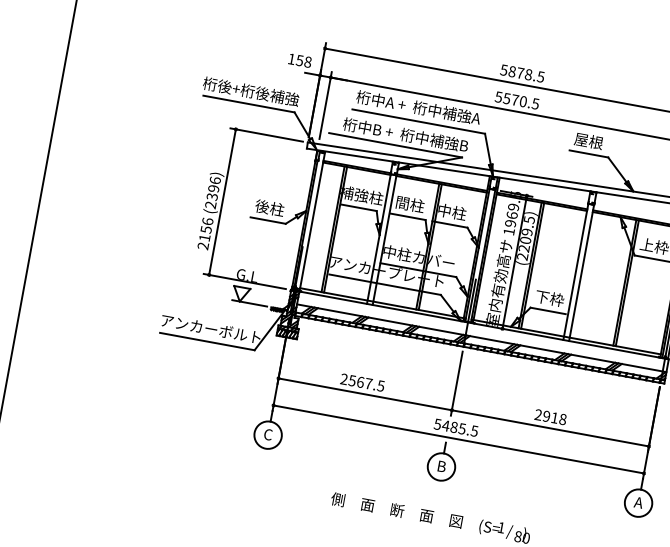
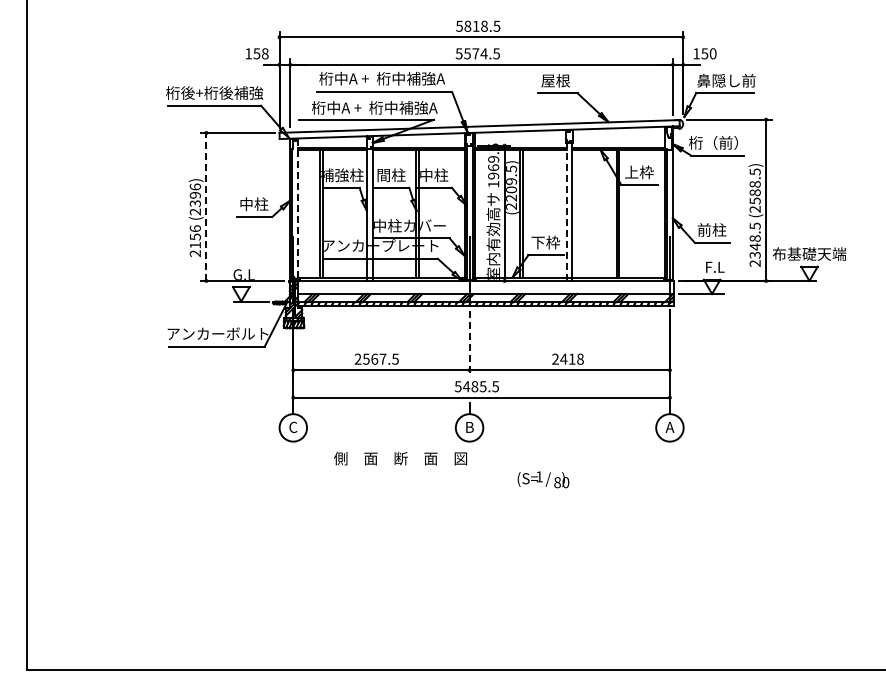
text: (519, 72) -> (475, 25), 5878.5 -> 5818.5
text: (522, 101) -> (483, 53), 5570.5 -> 5574.5
text: (405, 134) -> (374, 107), 桁中B +  桁中補強B -> 桁中A +  桁中補強A
line: (222, 201) -> (206, 206), solid -> dashed
text: (262, 206) -> (246, 204), 後柱 -> 中柱
line: (312, 222) -> (298, 210), solid -> dashed
line: (575, 271) -> (566, 211), solid -> dashed
line: (456, 383) -> (469, 343), solid -> dashed
text: (546, 415) -> (563, 358), 2918 -> 2418
text: (396, 510) -> (400, 458), moved

